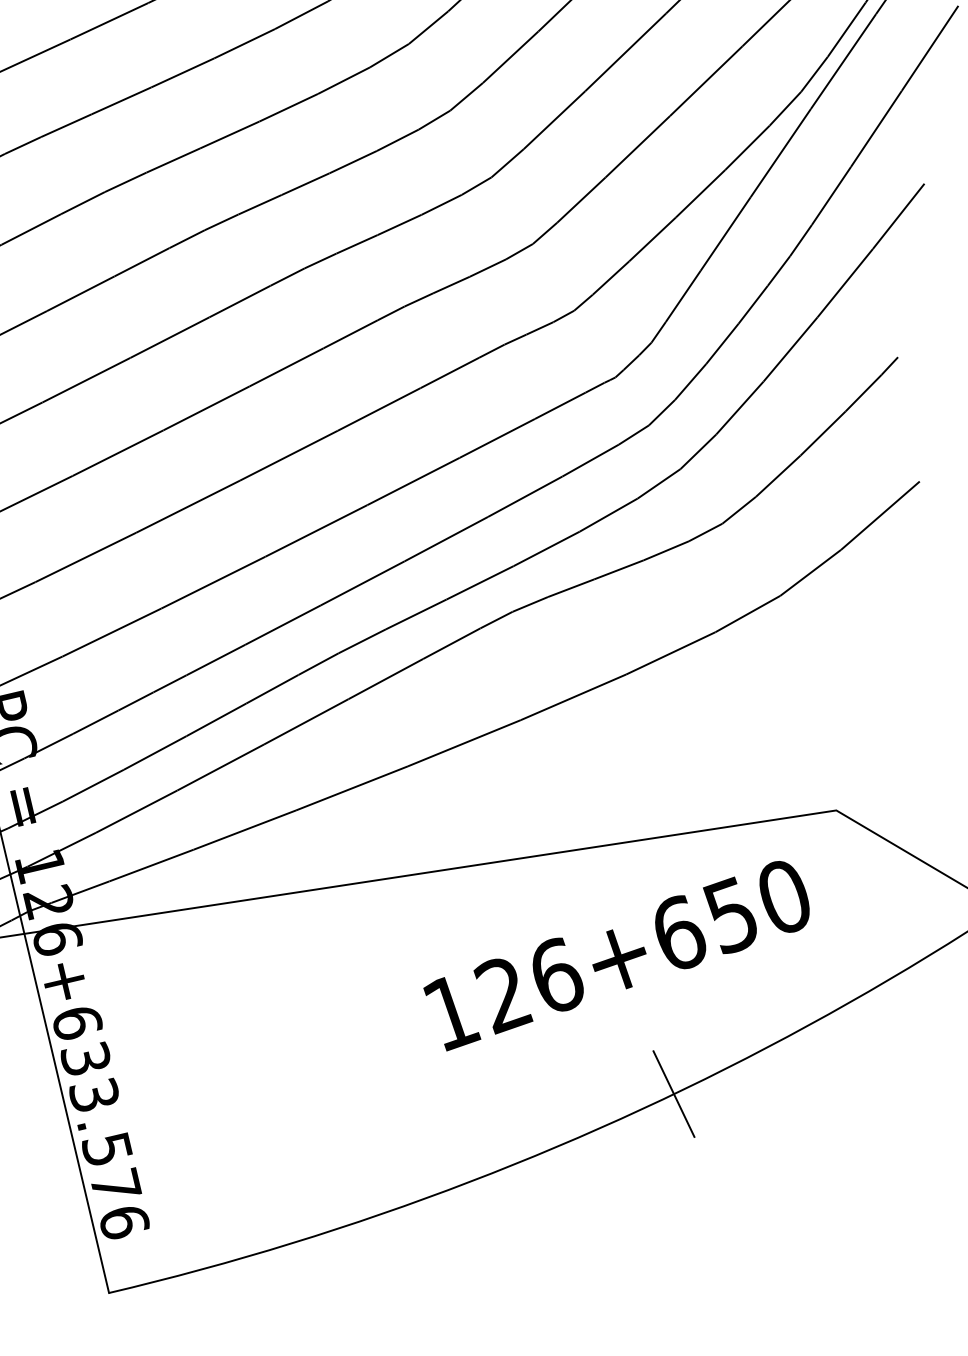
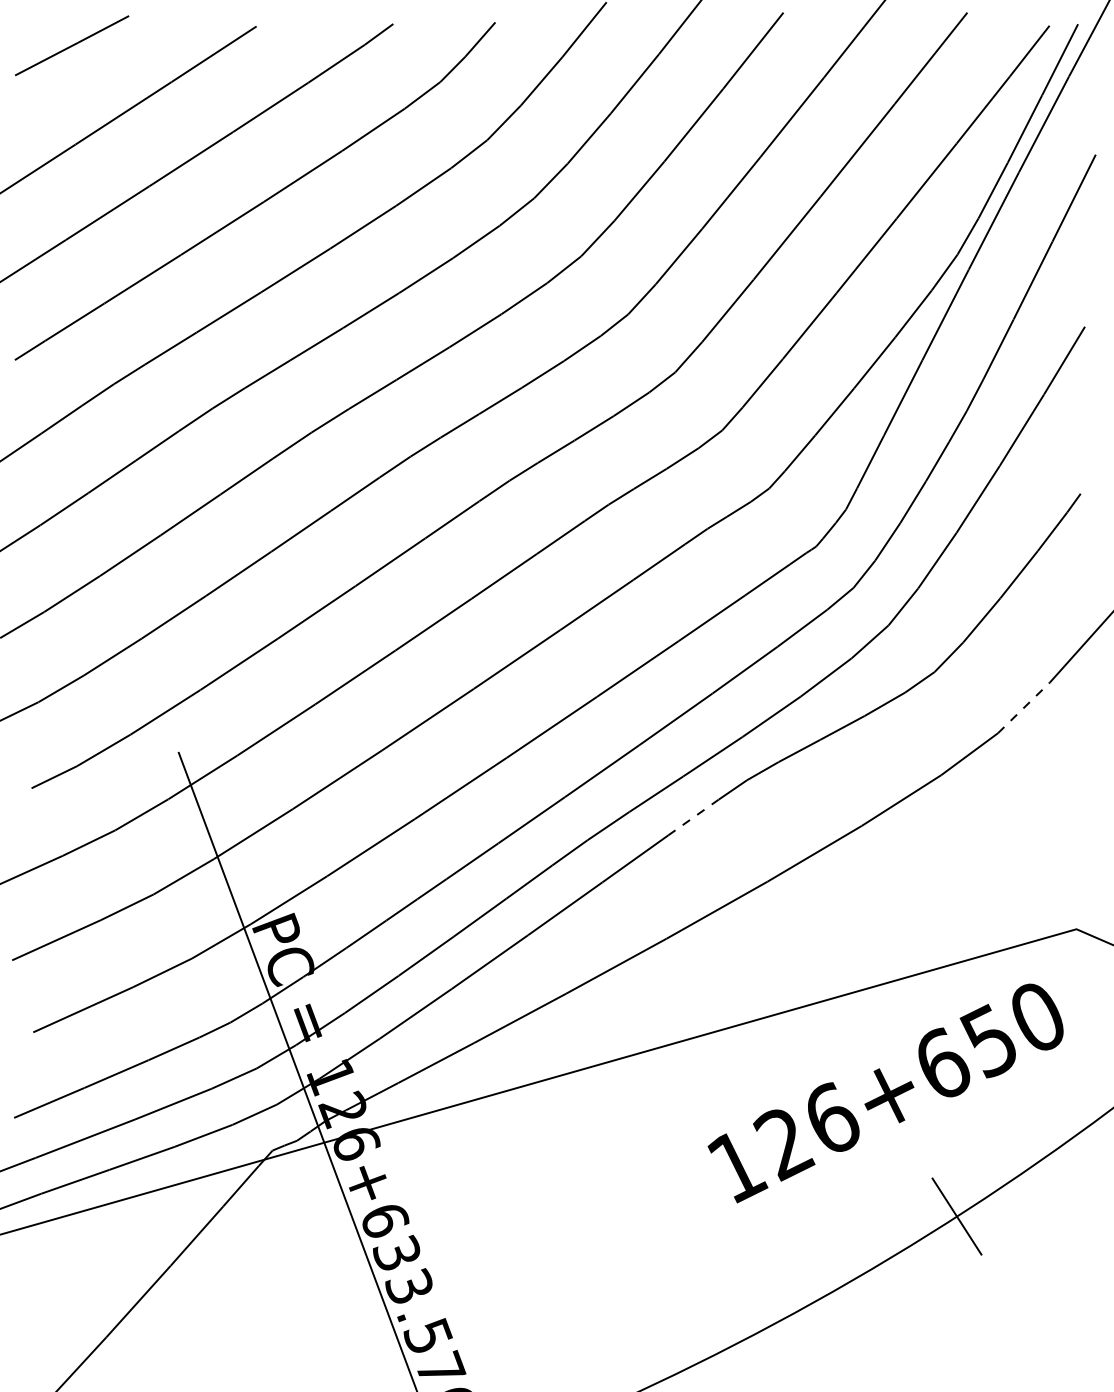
line: (811, 572) -> (1024, 707), solid -> dashed
line: (451, 643) -> (693, 817), solid -> dashed

